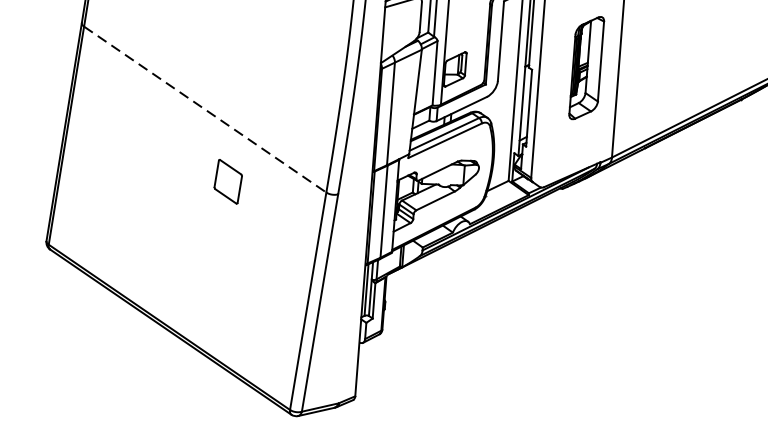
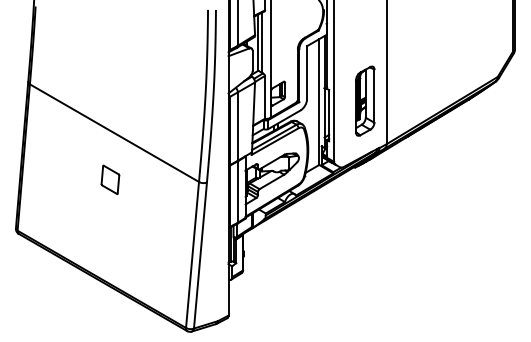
part: (587, 67) -> (365, 100), moved
line: (205, 110) -> (114, 133), dashed -> solid
part: (228, 181) -> (110, 179), moved

